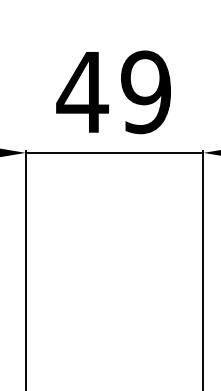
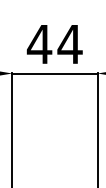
text: (144, 92) -> (69, 44), 49 -> 44

